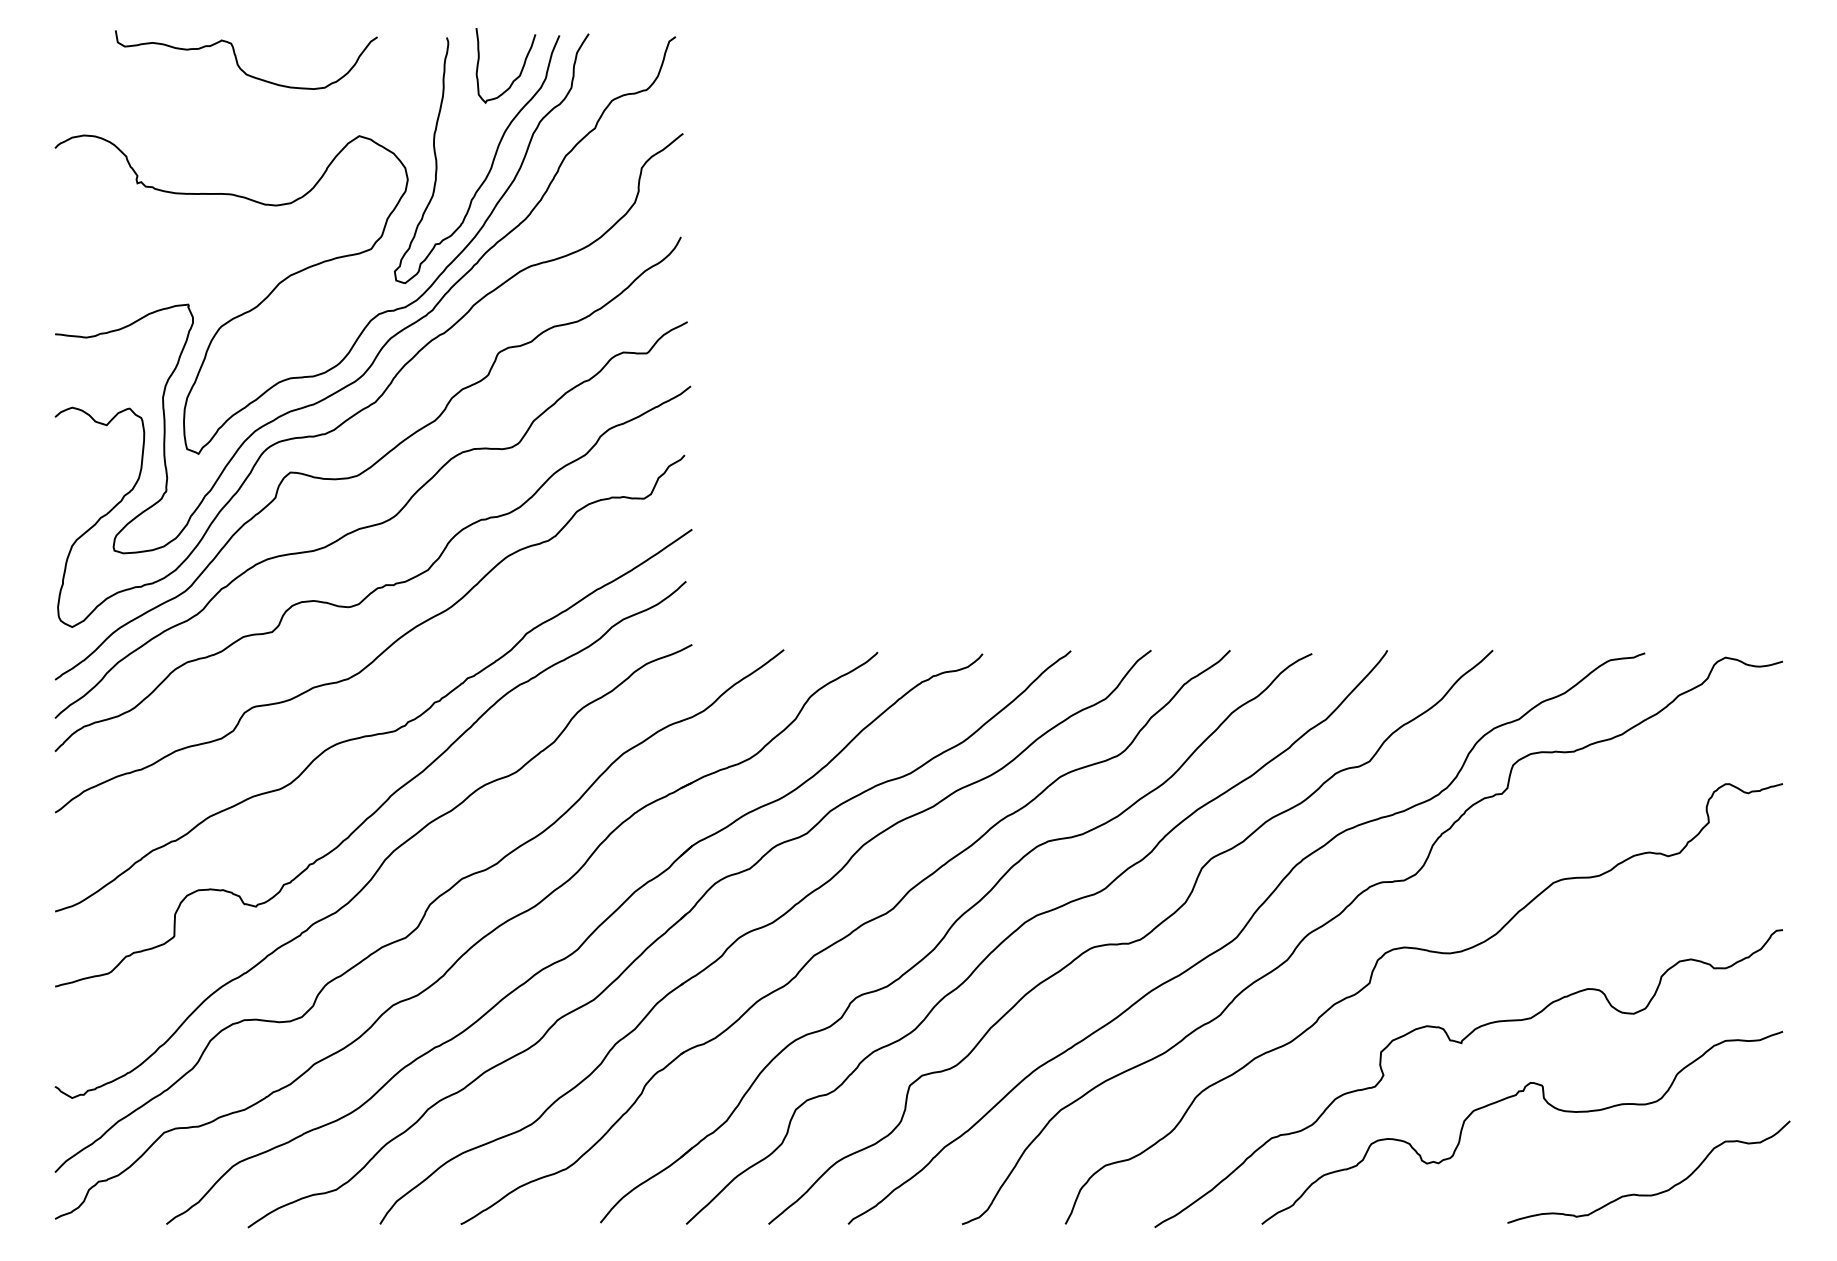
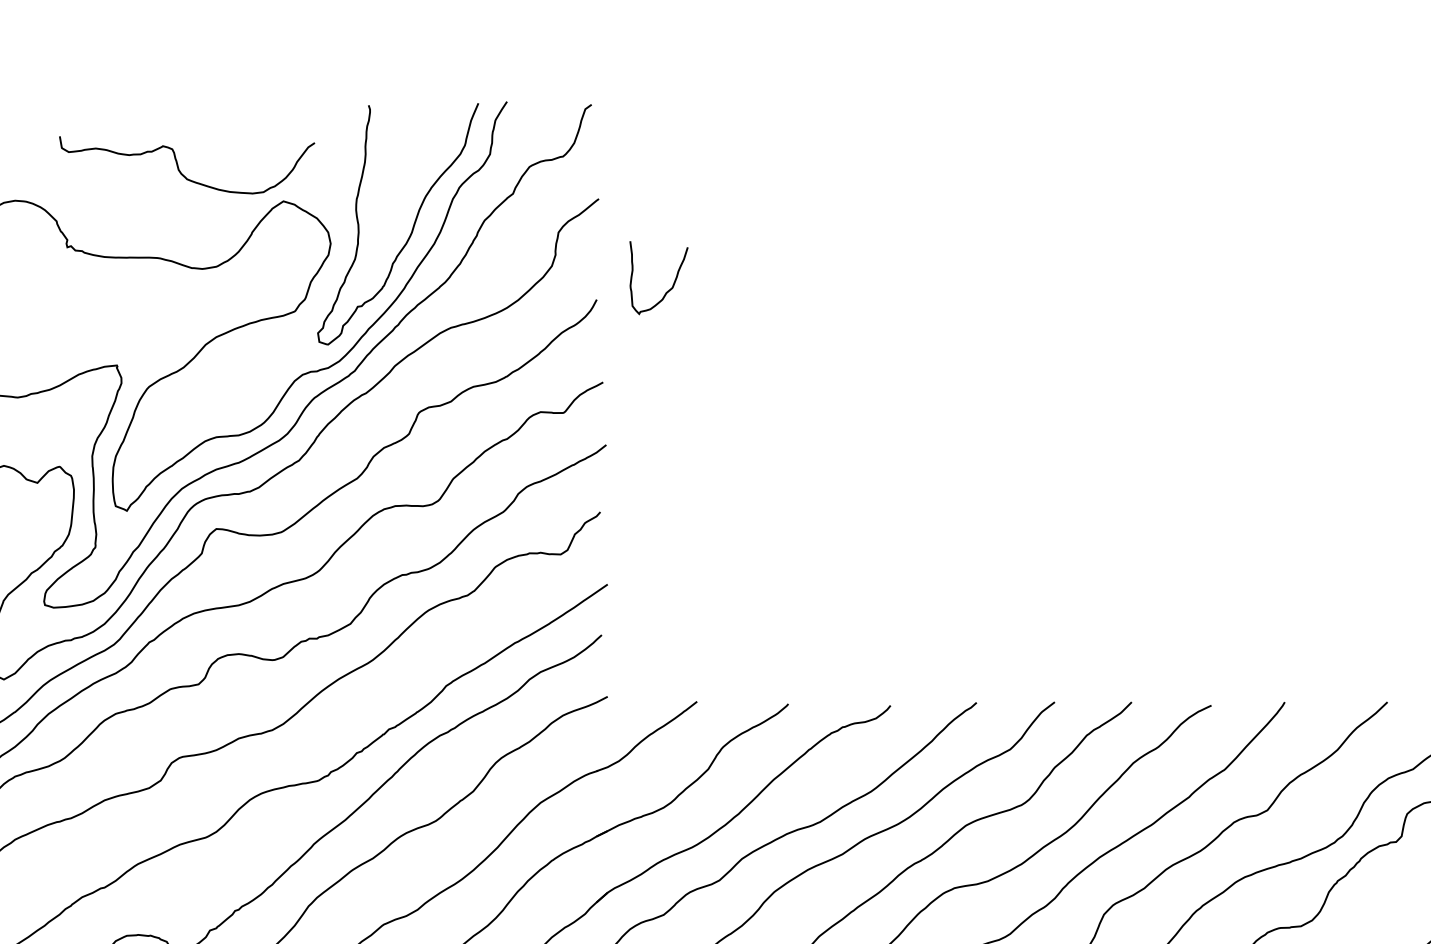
curve: (238, 63) -> (179, 168), moved
curve: (519, 73) -> (672, 285), moved

